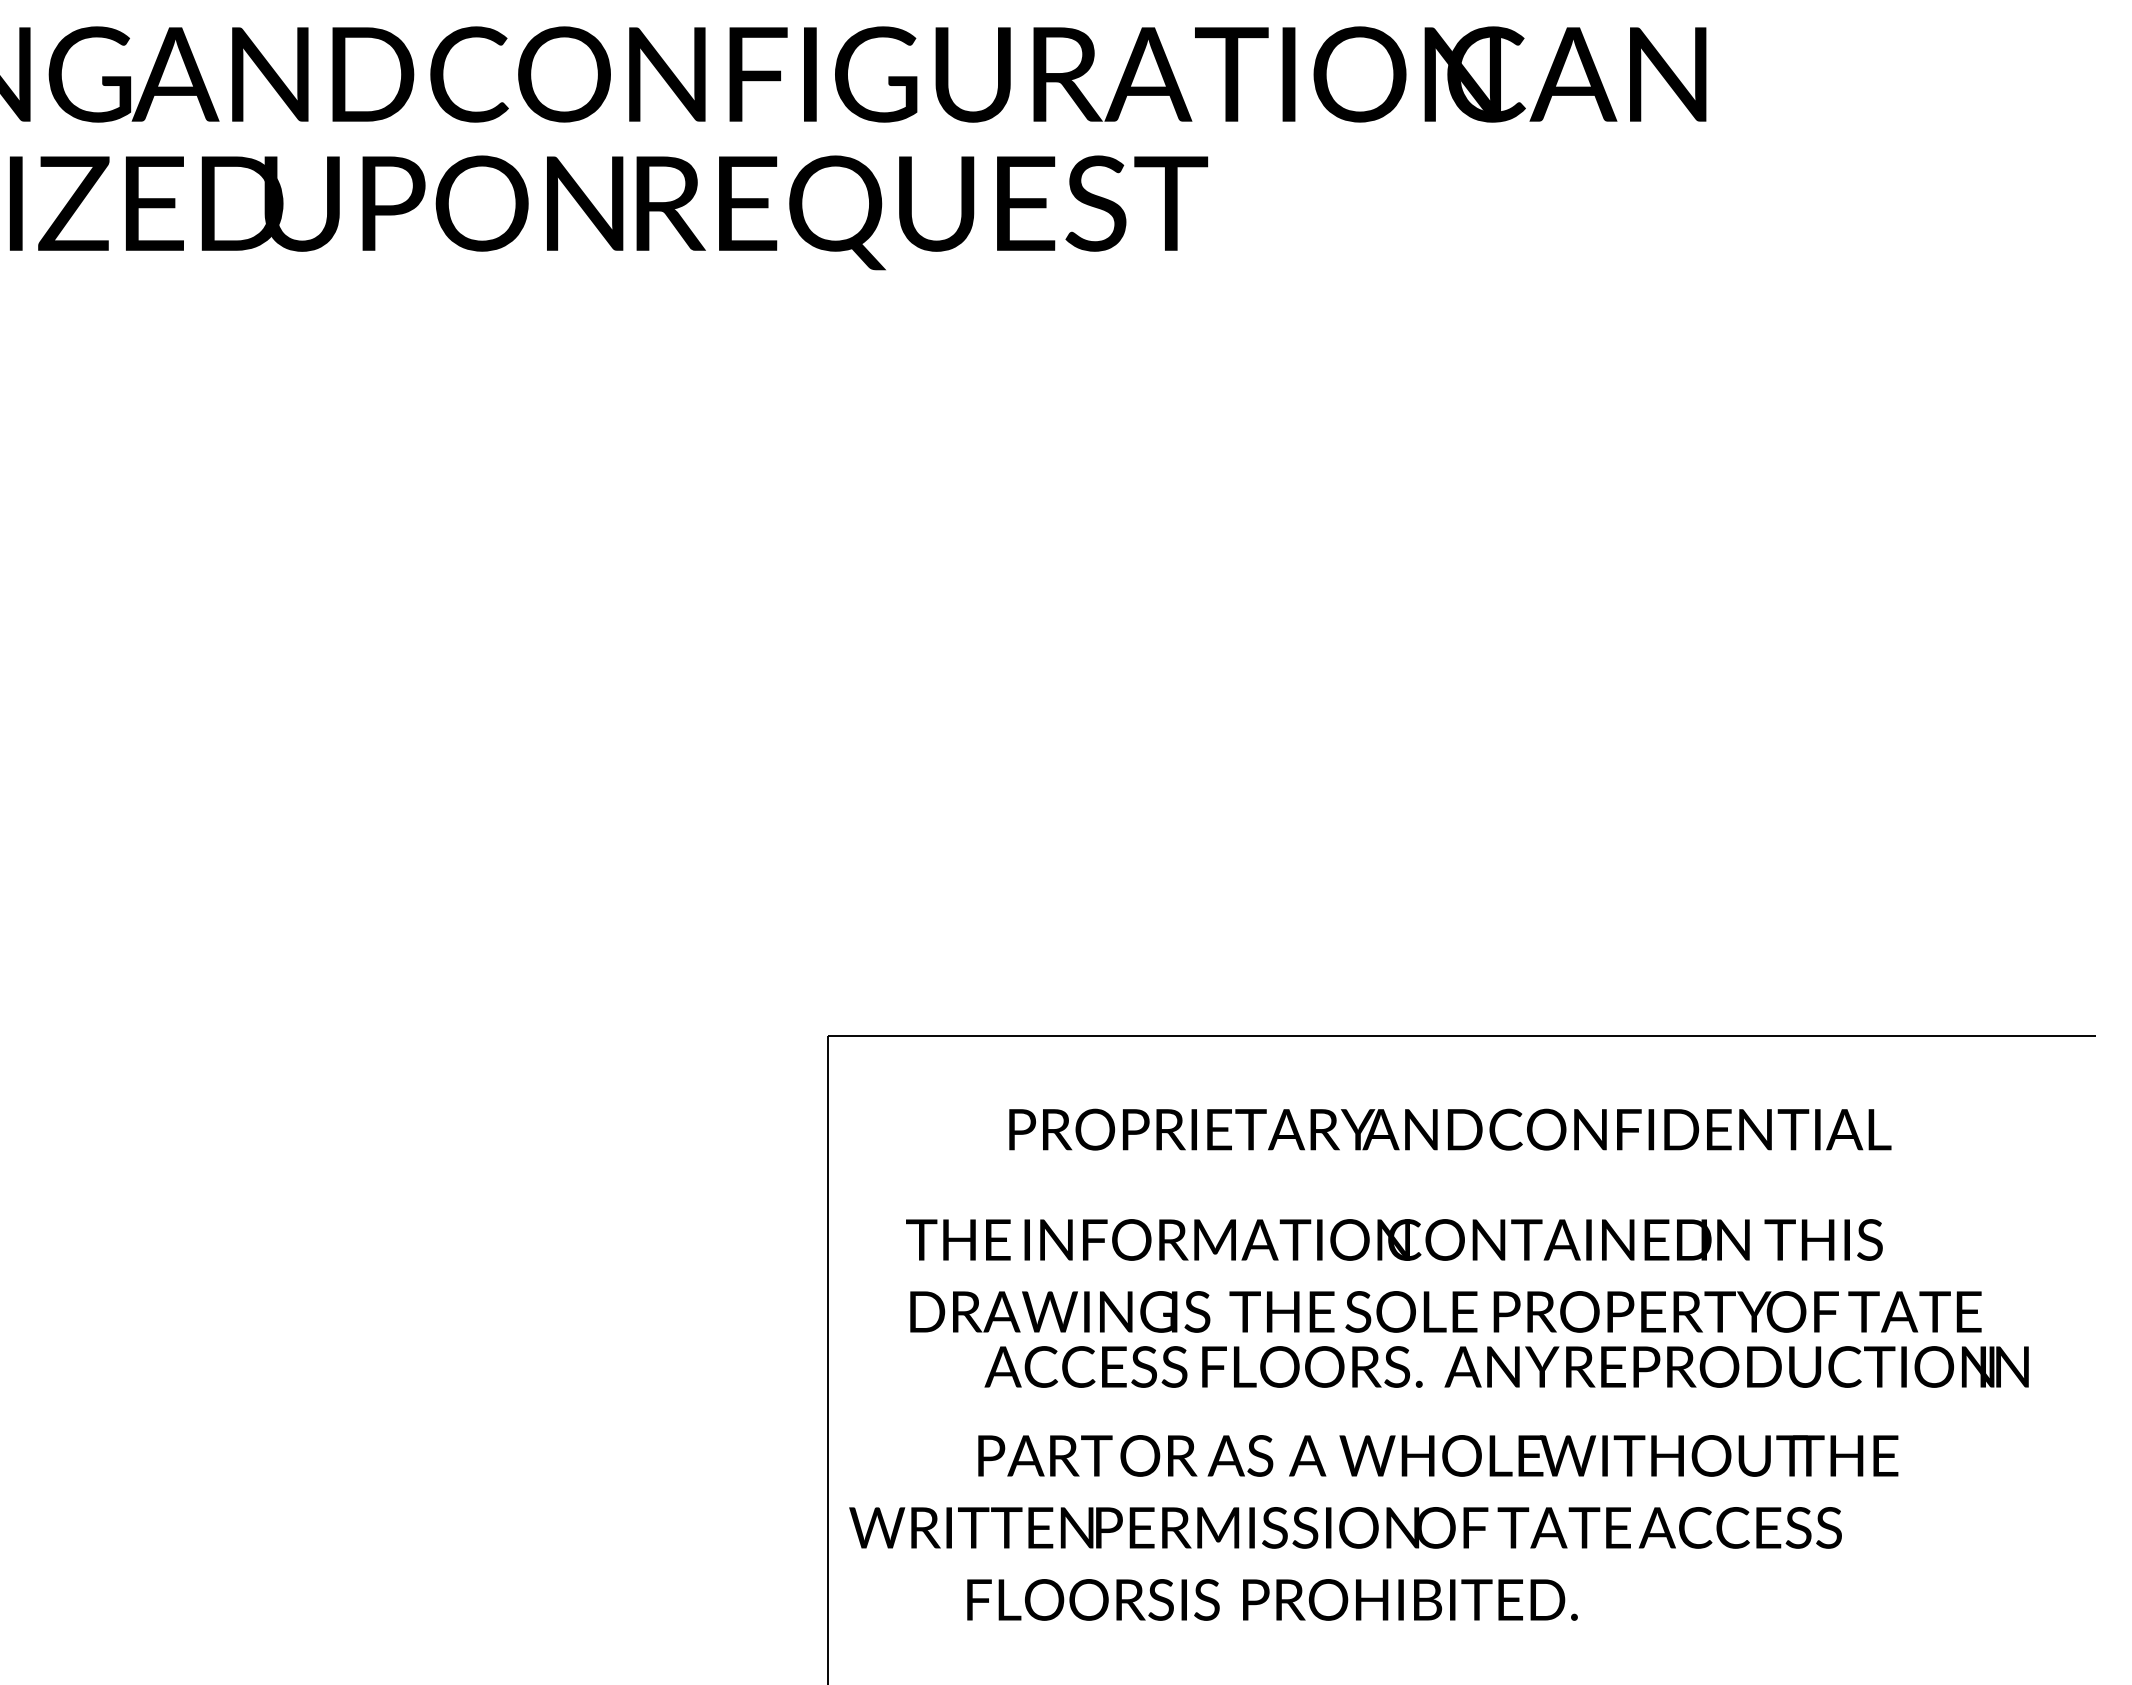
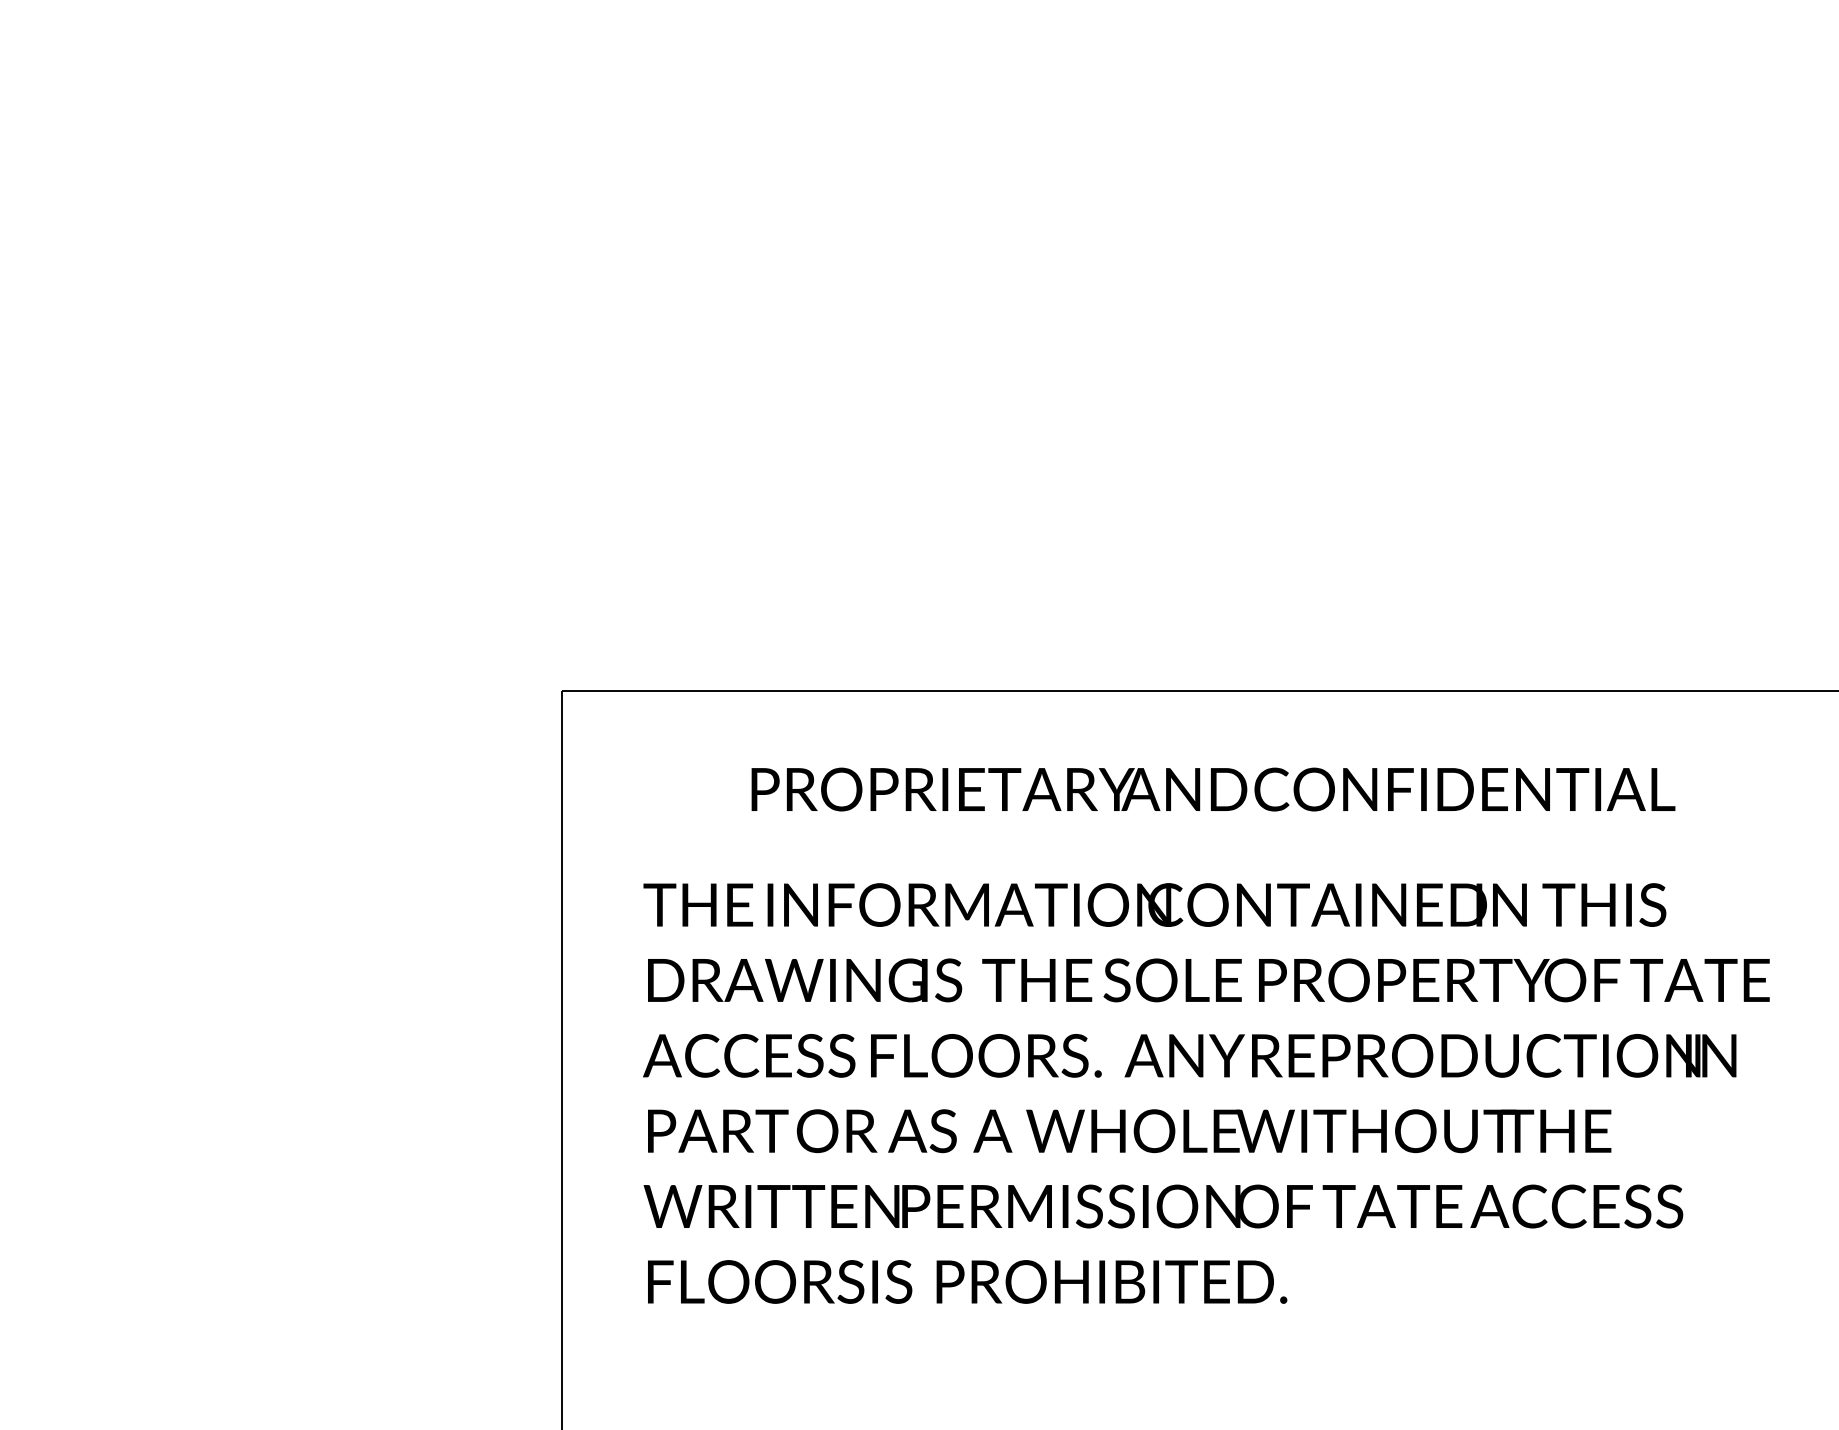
text: (1506, 1366) -> (1189, 1055), moved
text: (1438, 1455) -> (1129, 1130), moved
text: (1345, 1527) -> (1163, 1206), moved
text: (1272, 1599) -> (967, 1281), moved

